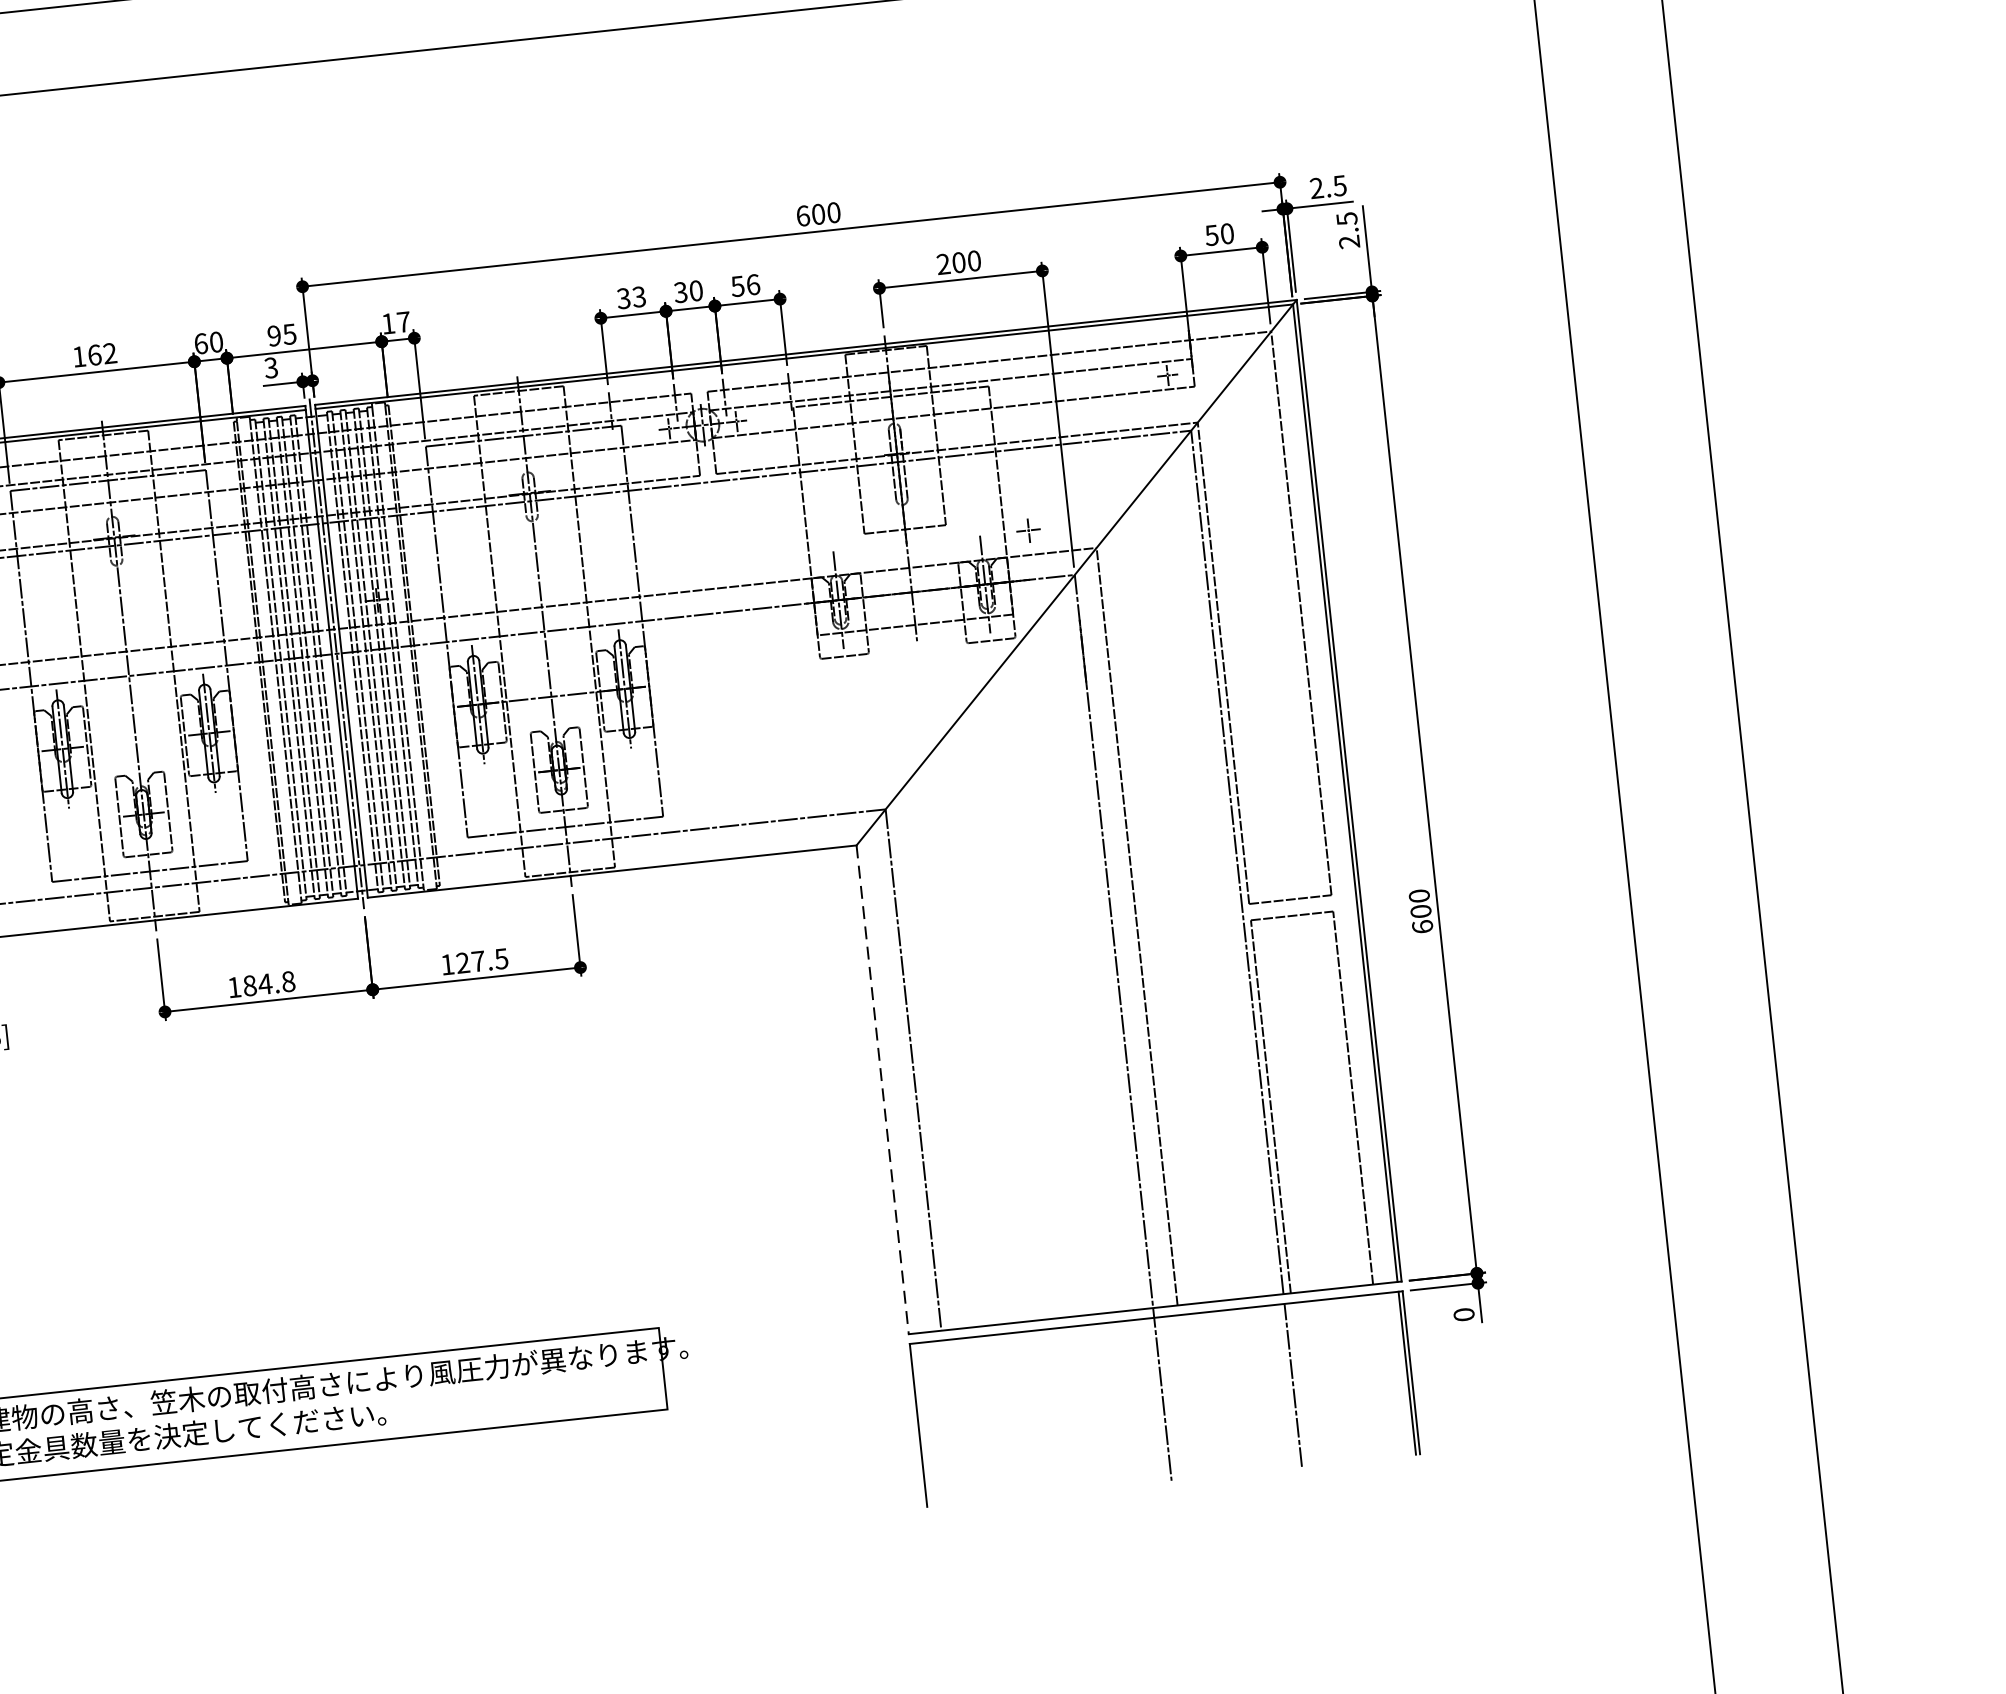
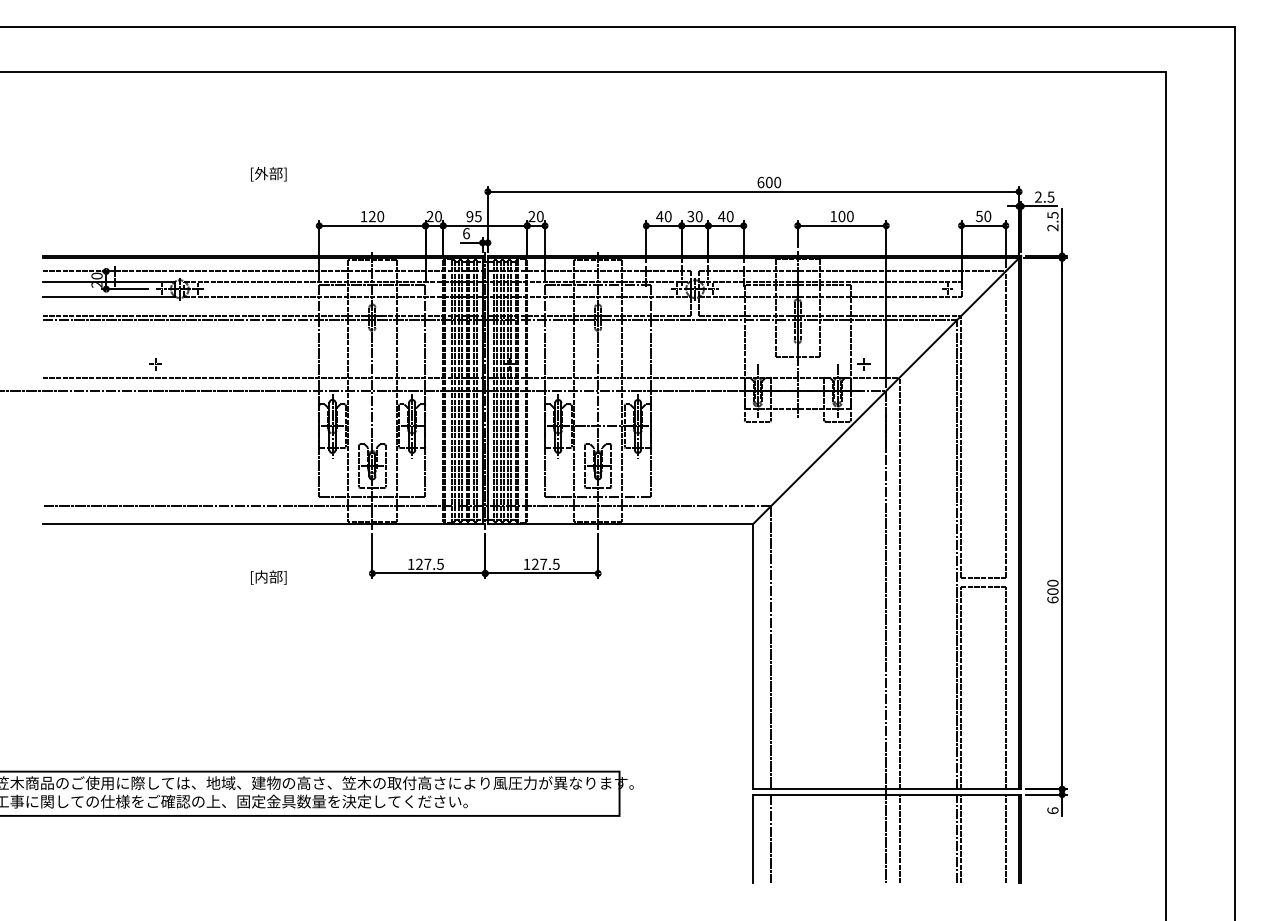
text: (943, 262) -> (833, 215), 200 -> 100
text: (744, 285) -> (725, 216), 56 -> 40
text: (630, 297) -> (663, 216), 33 -> 40
text: (394, 322) -> (535, 216), 17 -> 20
text: (199, 343) -> (429, 216), 60 -> 20
text: (102, 354) -> (376, 216), 162 -> 120
text: (271, 367) -> (466, 233), 3 -> 6
text: (268, 982) -> (429, 563), 184.8 -> 127.5
line: (882, 1089) -> (753, 656), dashed -> solid
text: (1463, 1314) -> (1052, 810), 0 -> 6
line: (1382, 1375) -> (1005, 838), added
line: (1301, 1383) -> (961, 838), added
line: (1187, 1395) -> (899, 838), added
line: (951, 1421) -> (771, 838), added

